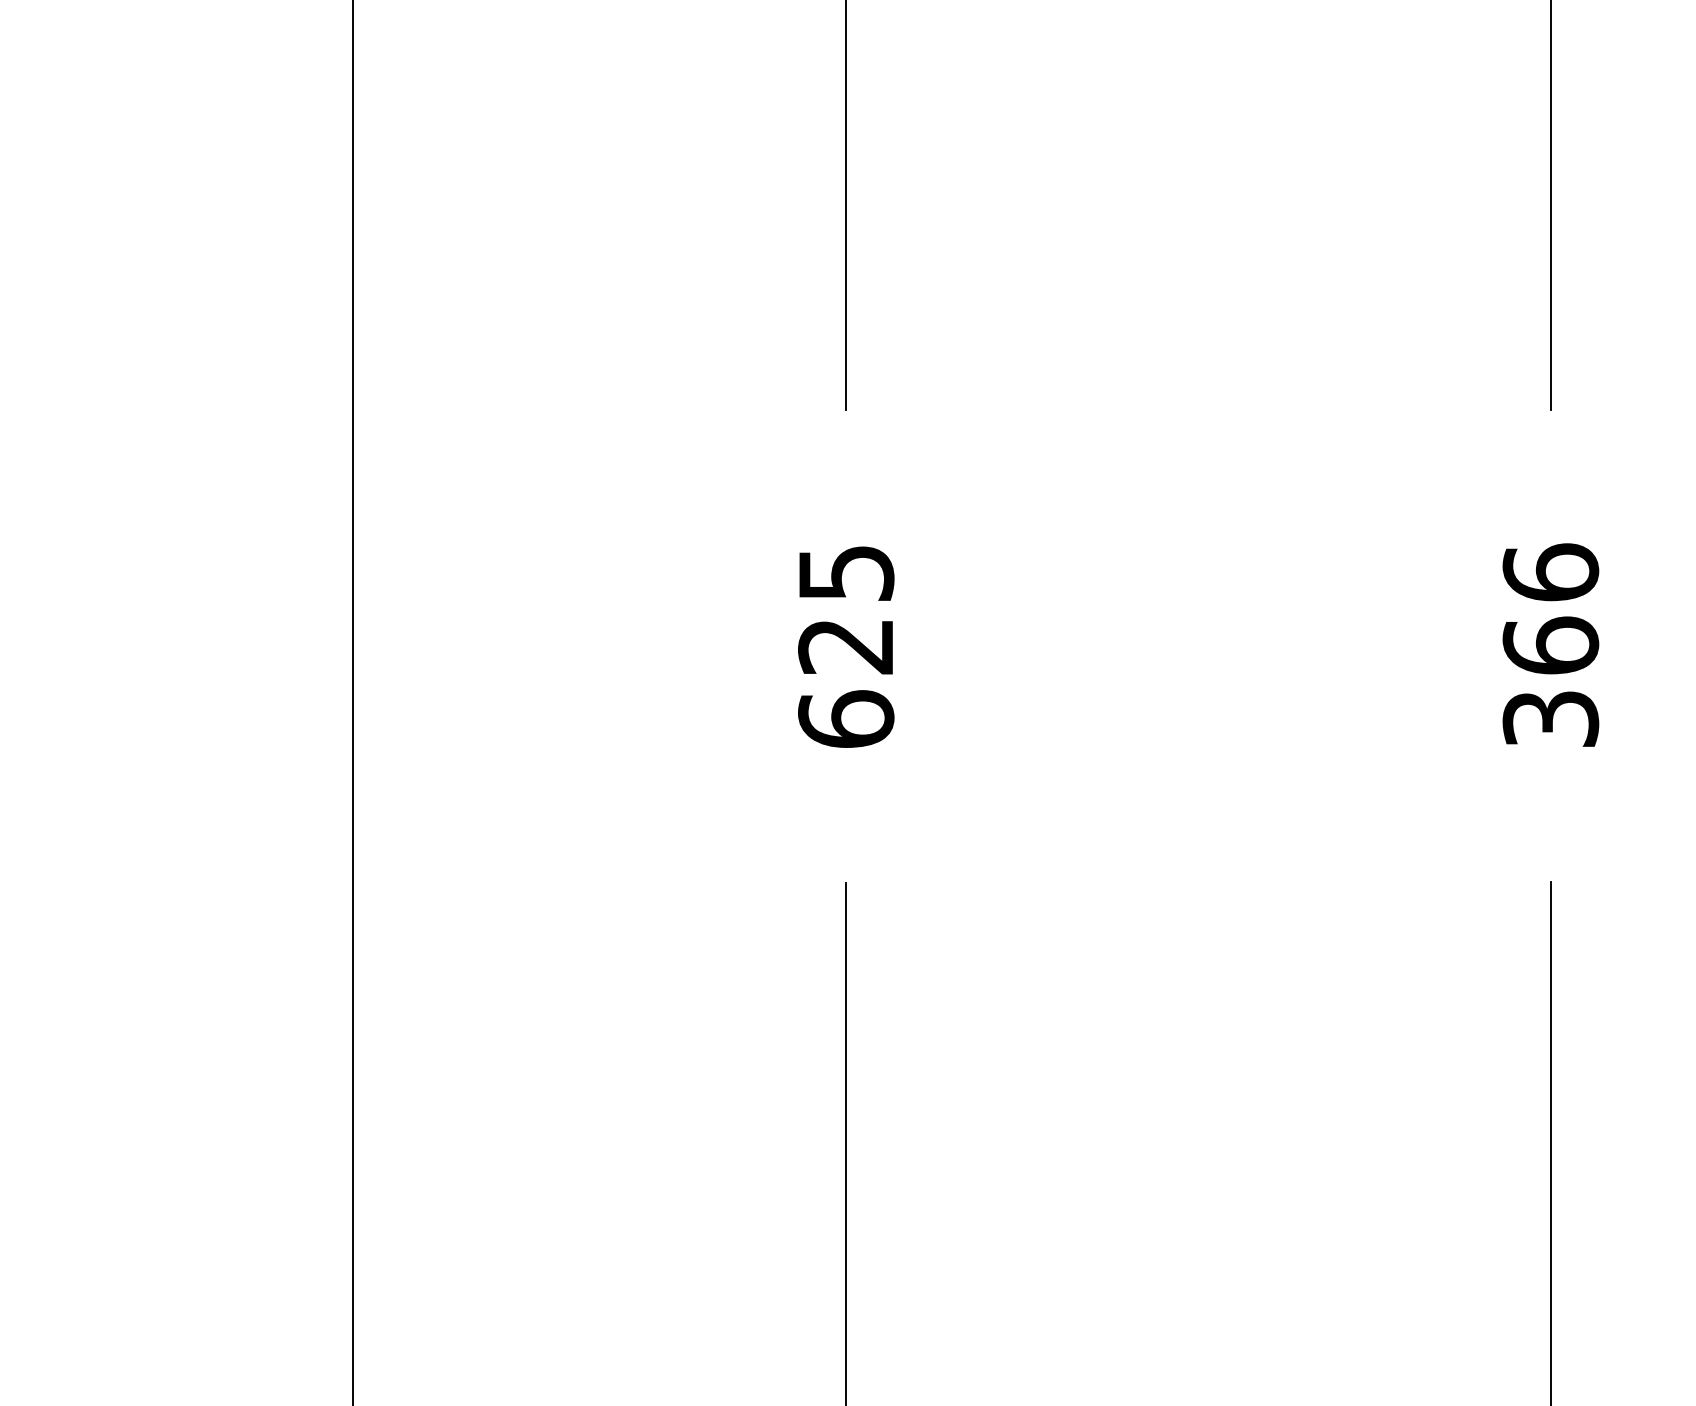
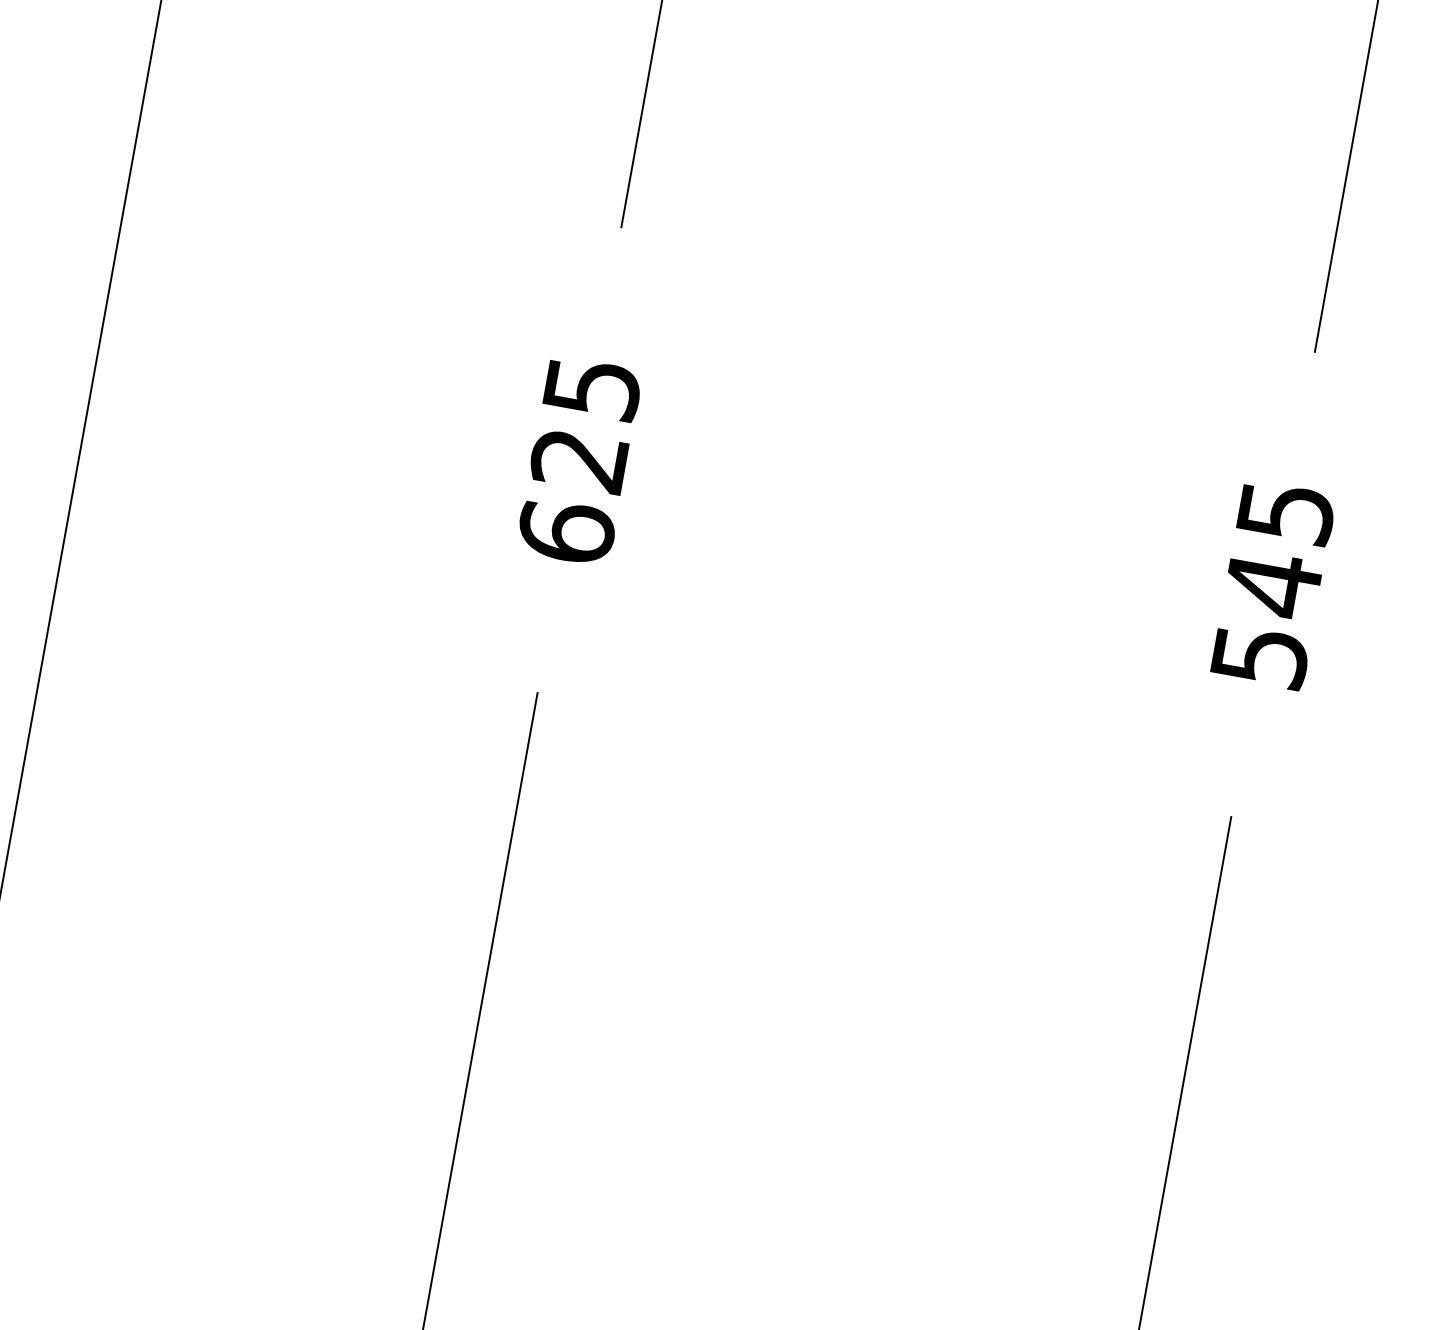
text: (1550, 644) -> (1272, 583), 366 -> 545

